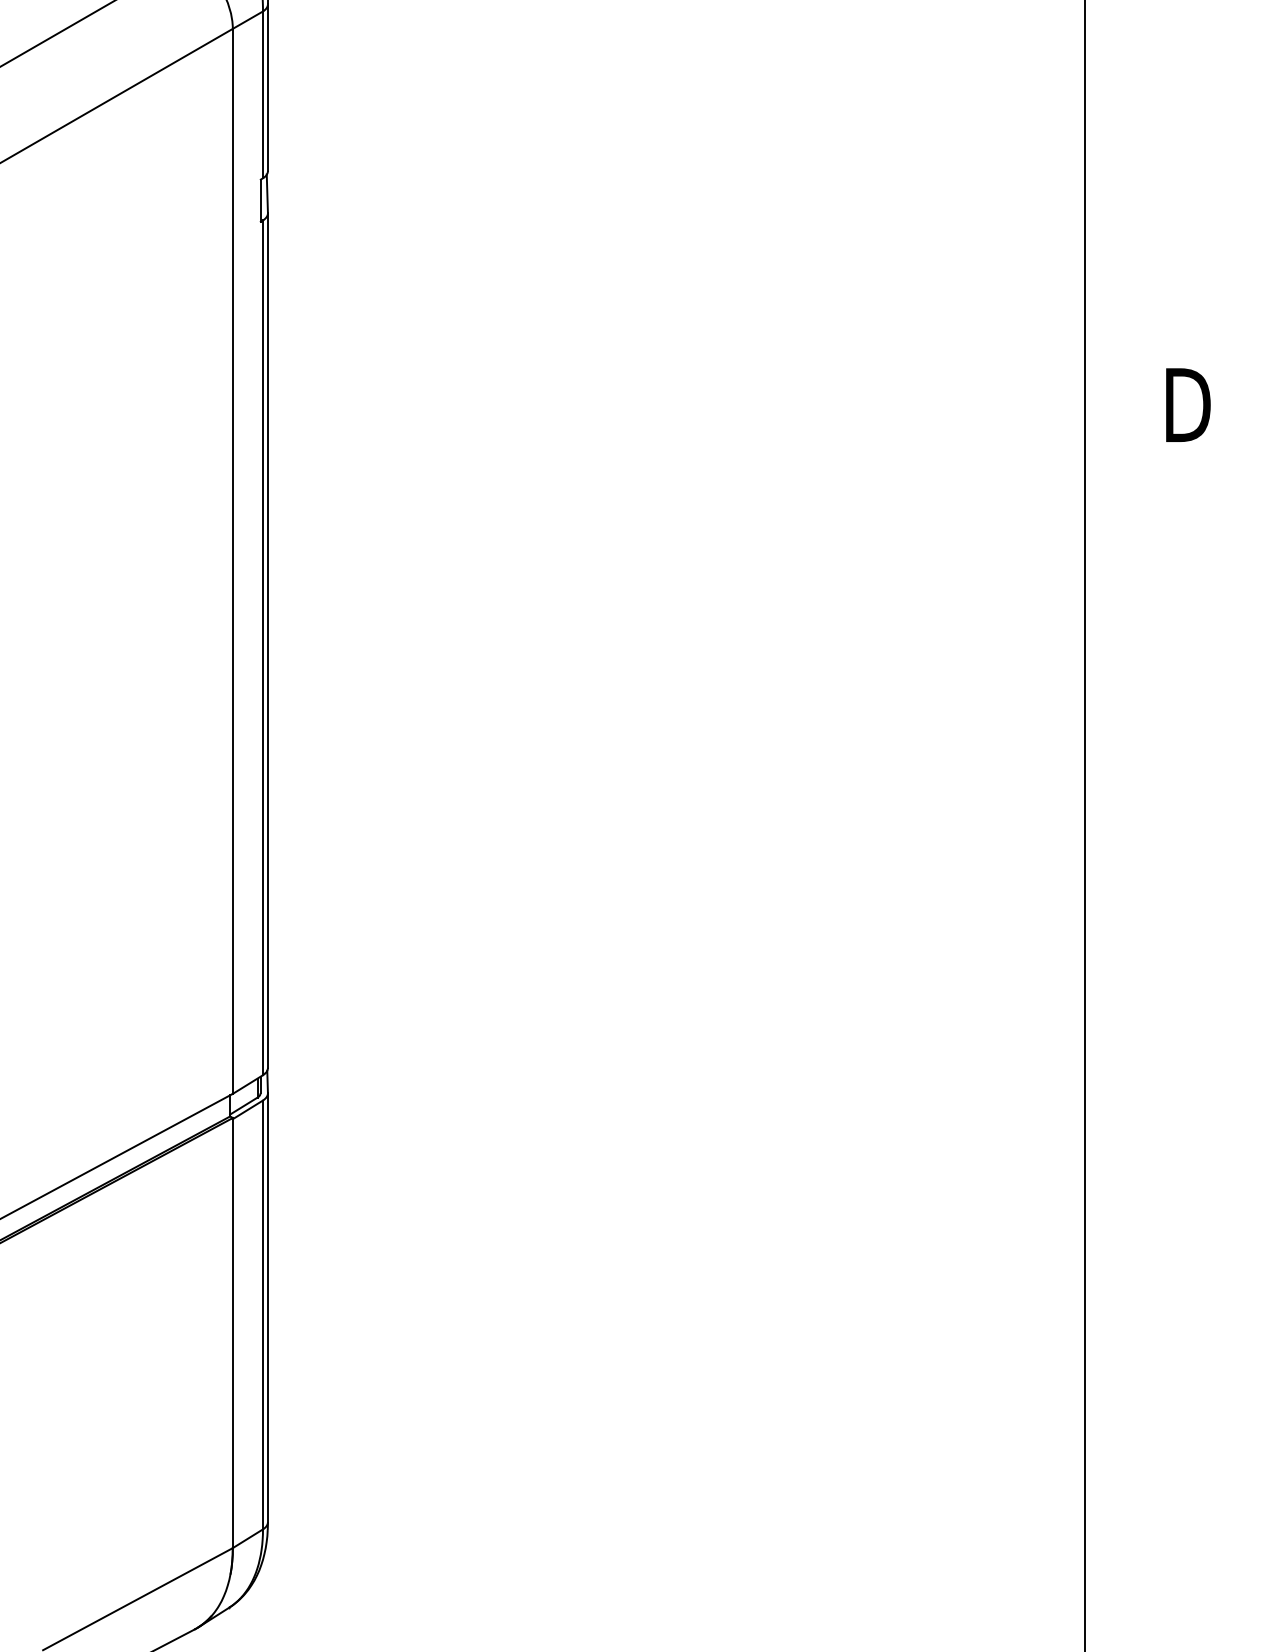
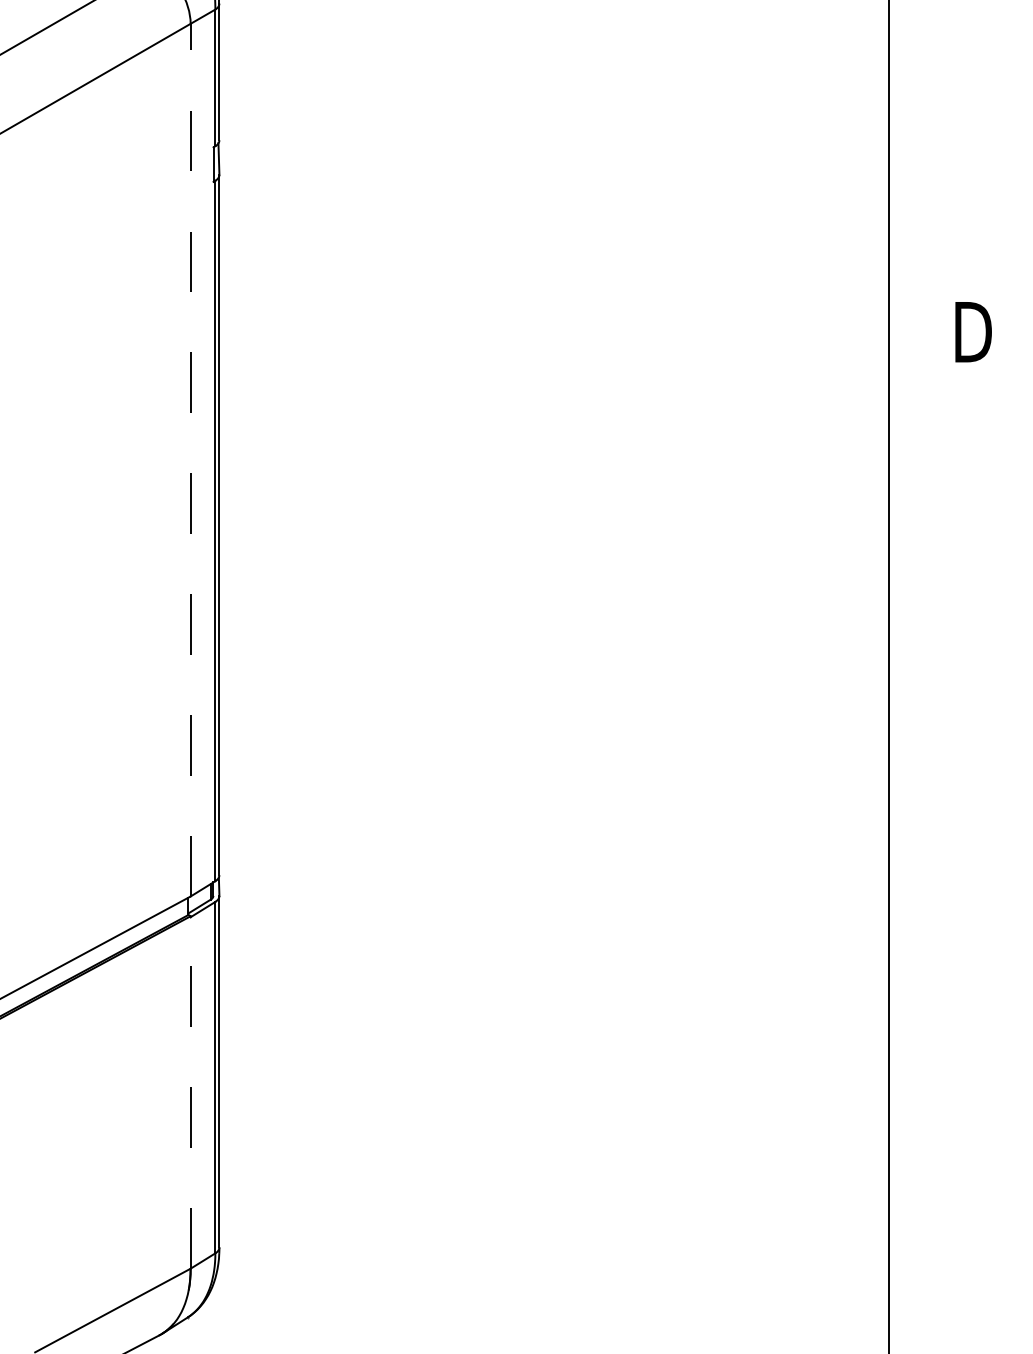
line: (232, 560) -> (190, 459), solid -> dashed
line: (232, 1331) -> (190, 1091), solid -> dashed

